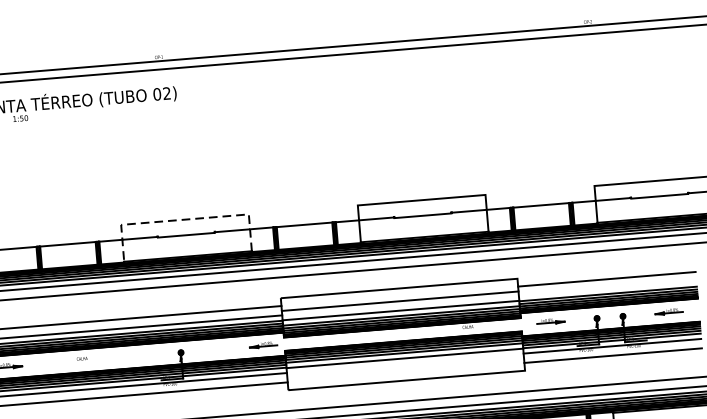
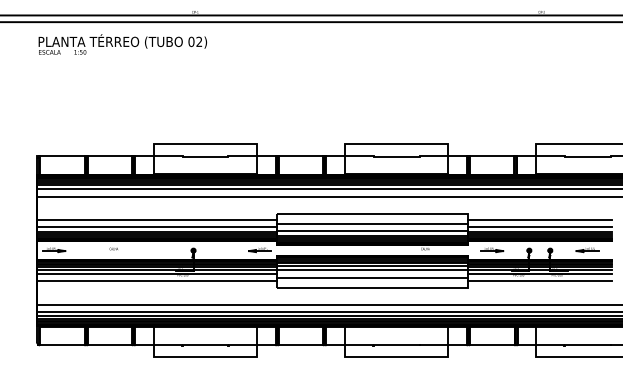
line: (185, 220) -> (205, 144), dashed -> solid
line: (607, 288) -> (539, 227), added
line: (405, 367) -> (372, 277), added

